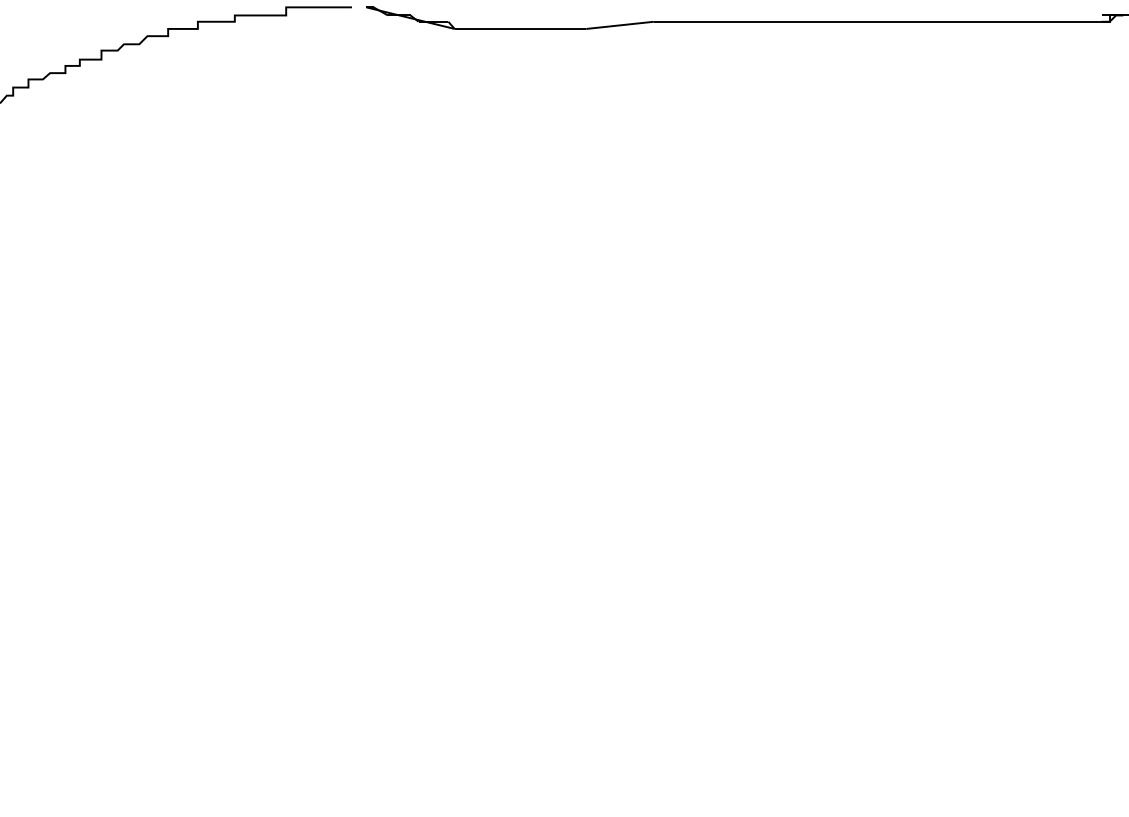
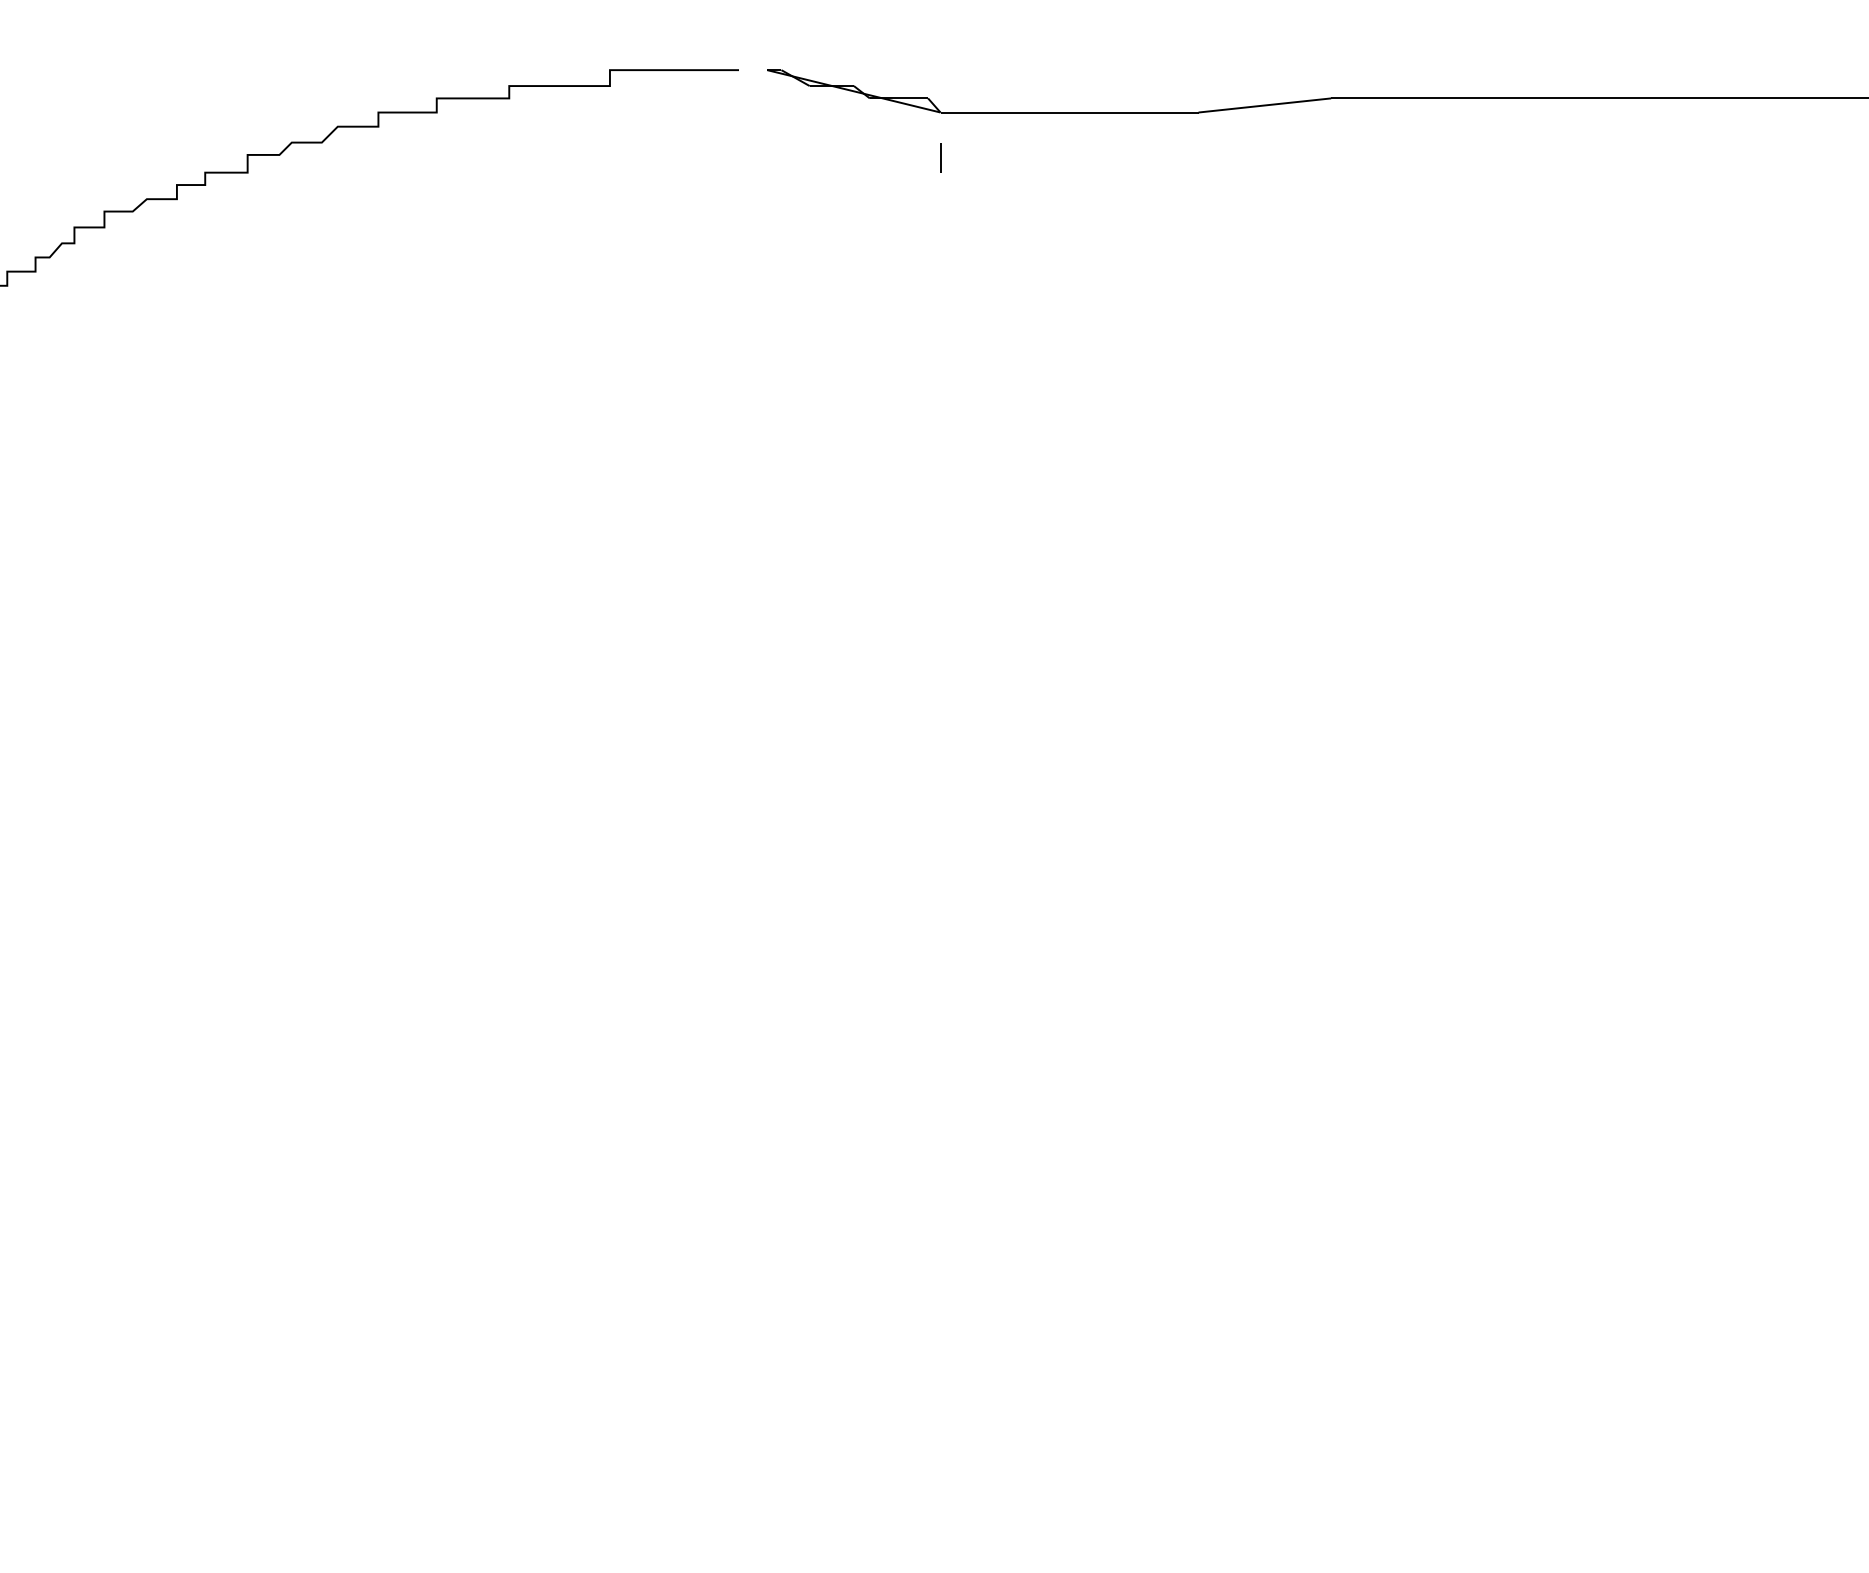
line: (454, 51) -> (940, 156), added

